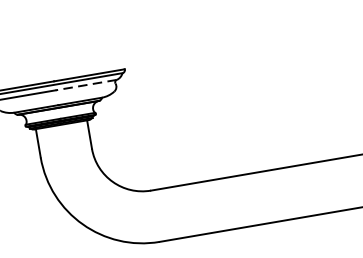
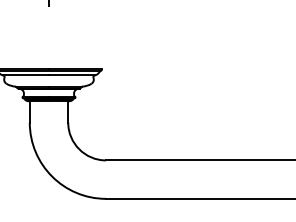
line: (85, 85) -> (71, 75), dashed -> solid

